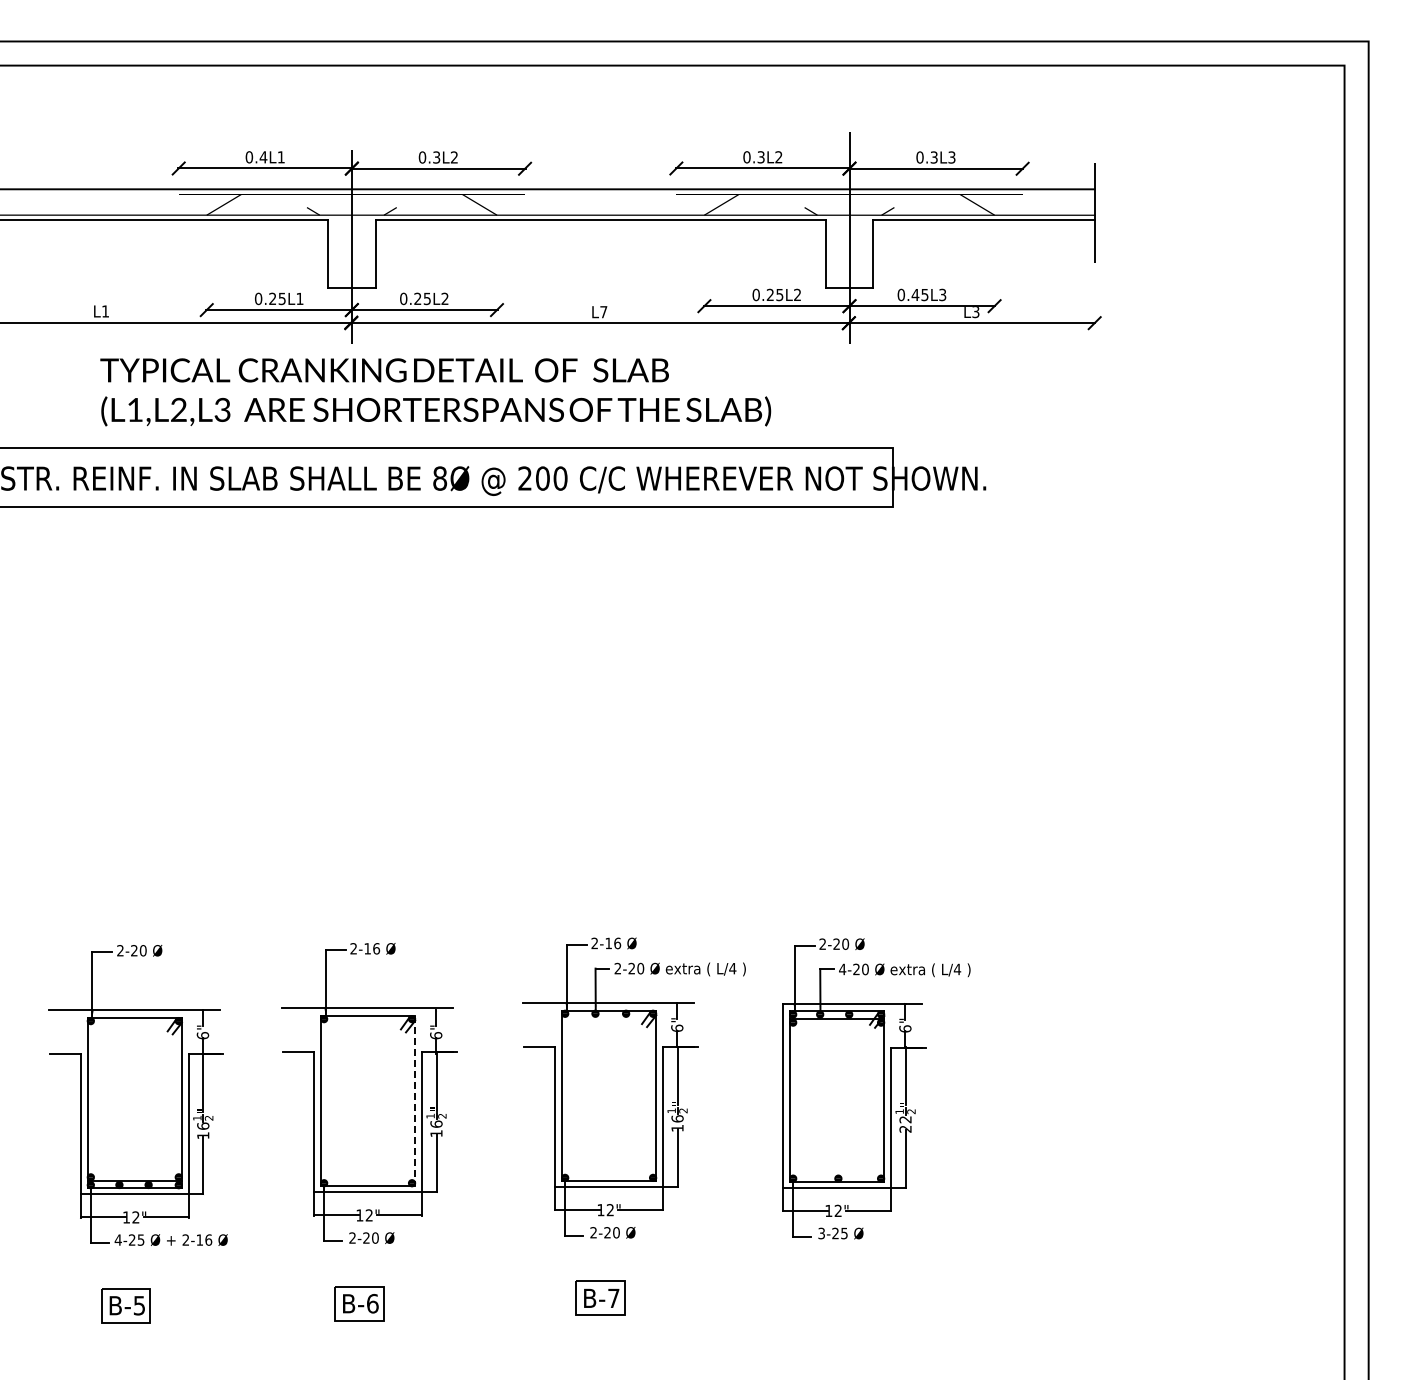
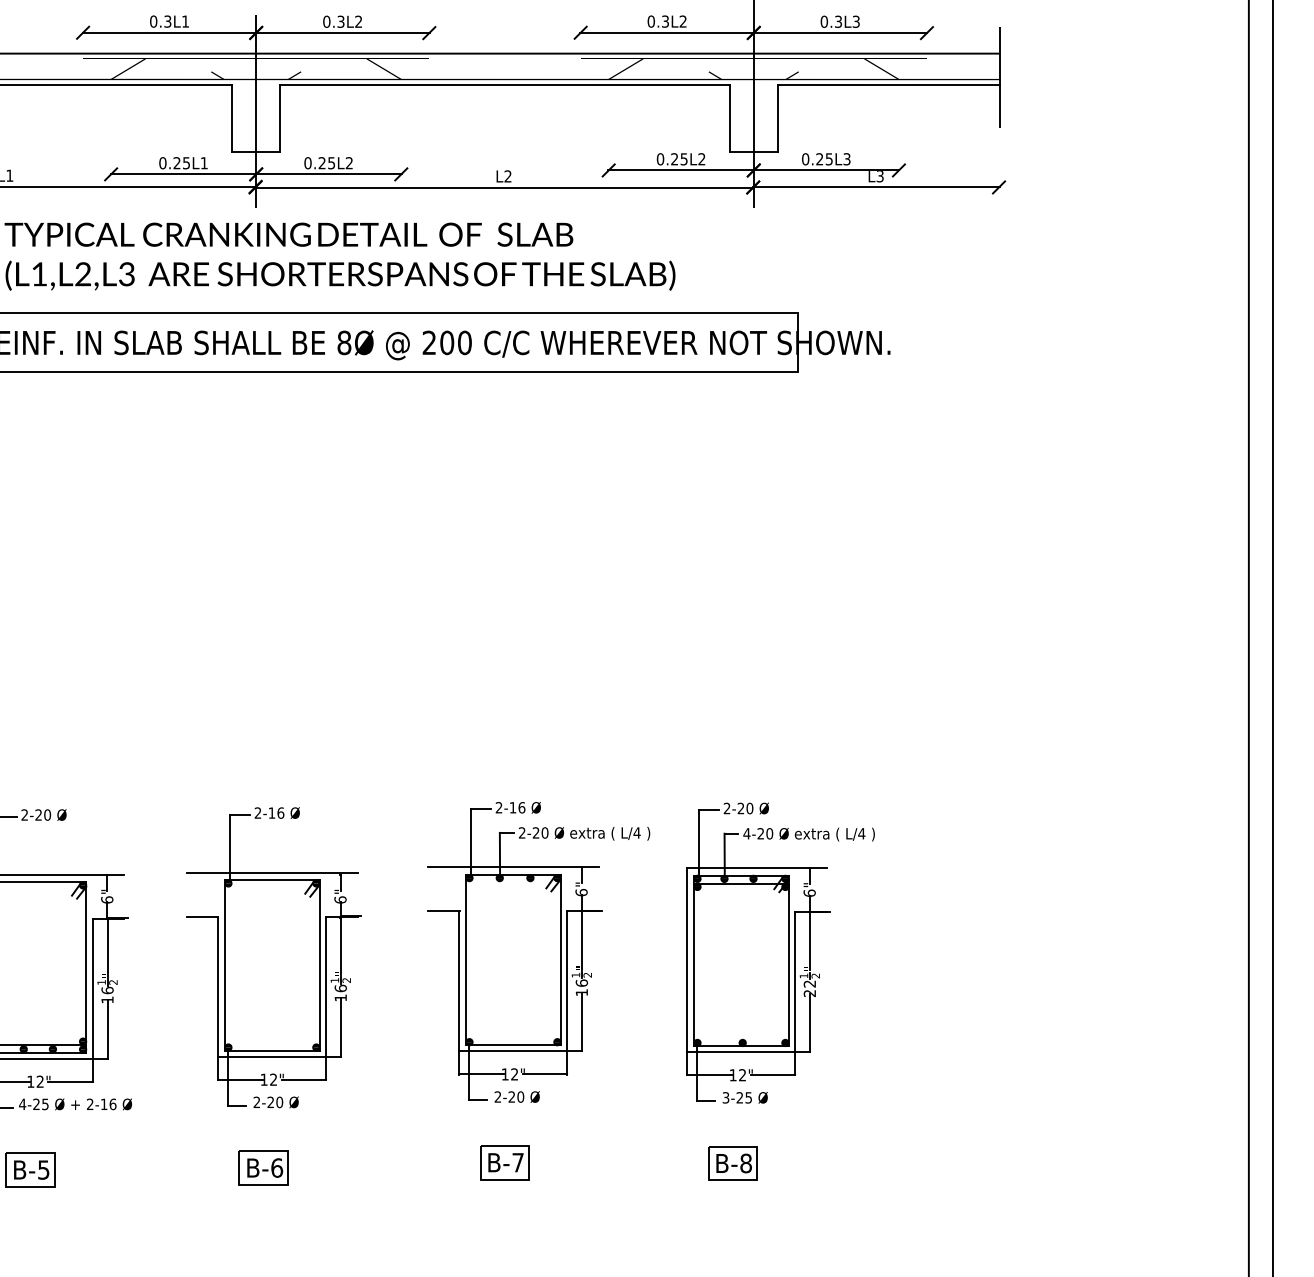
text: (263, 157) -> (167, 21), 0.4L1 -> 0.3L1
text: (915, 294) -> (819, 158), 0.45L3 -> 0.25L3
text: (603, 312) -> (507, 176), L7 -> L2
line: (415, 1101) -> (319, 965), dashed -> solid
part: (828, 1298) -> (732, 1162), added

